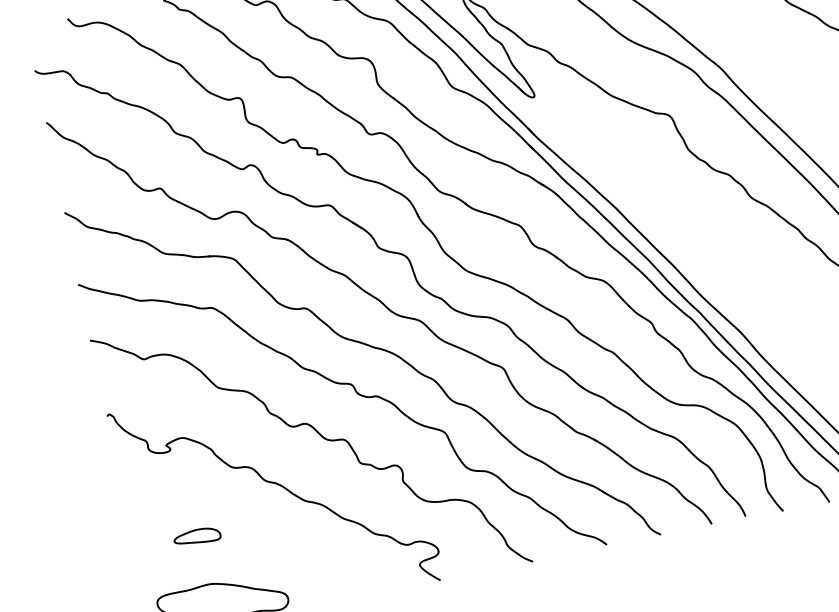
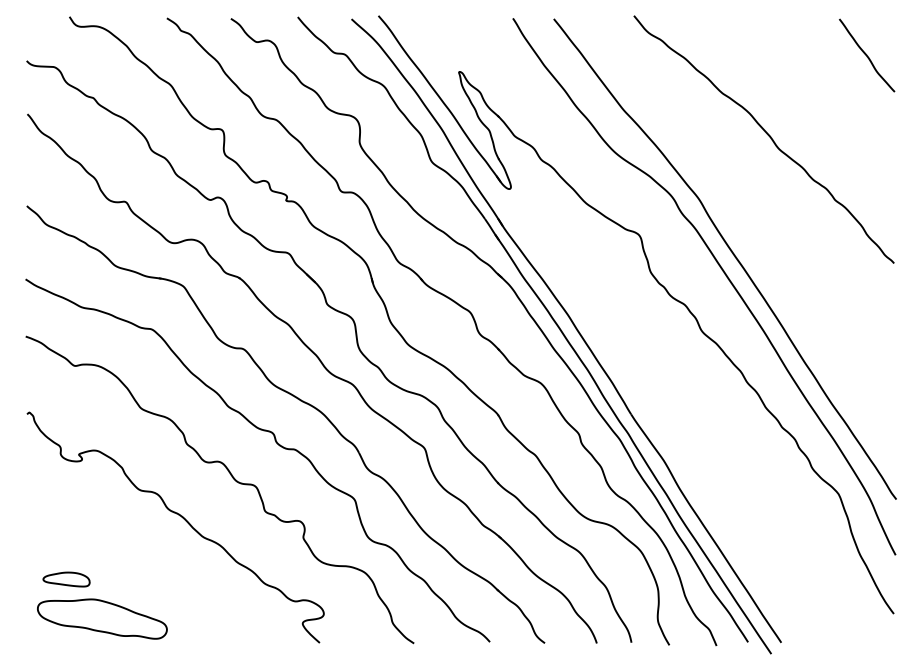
part: (197, 536) -> (66, 579), moved

